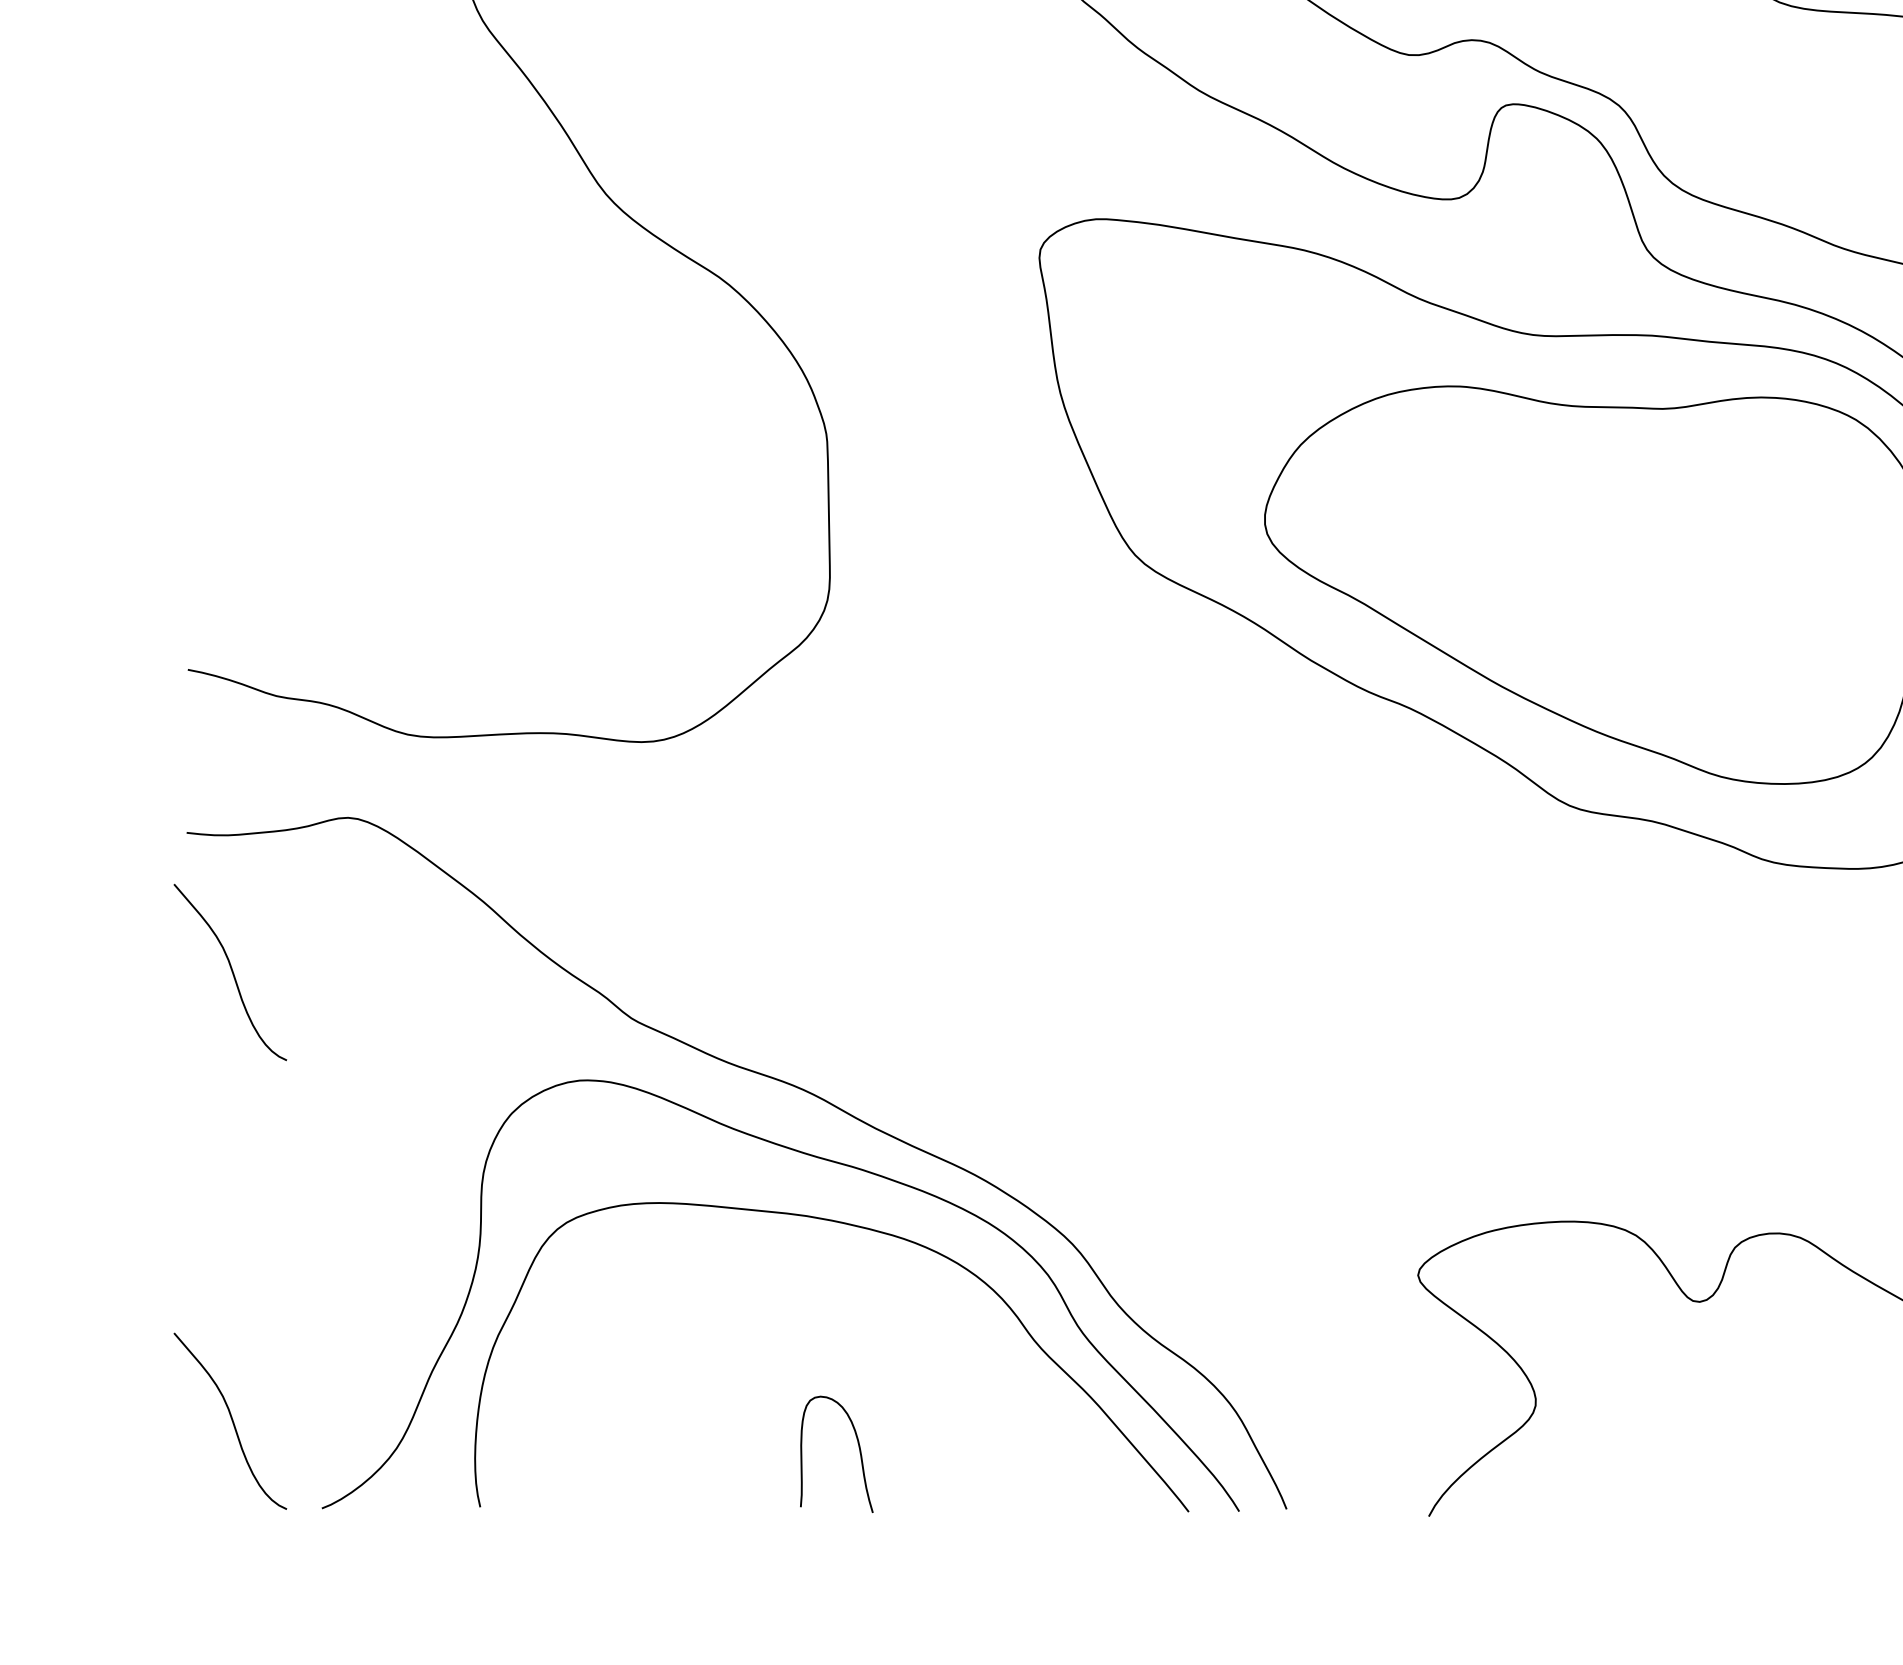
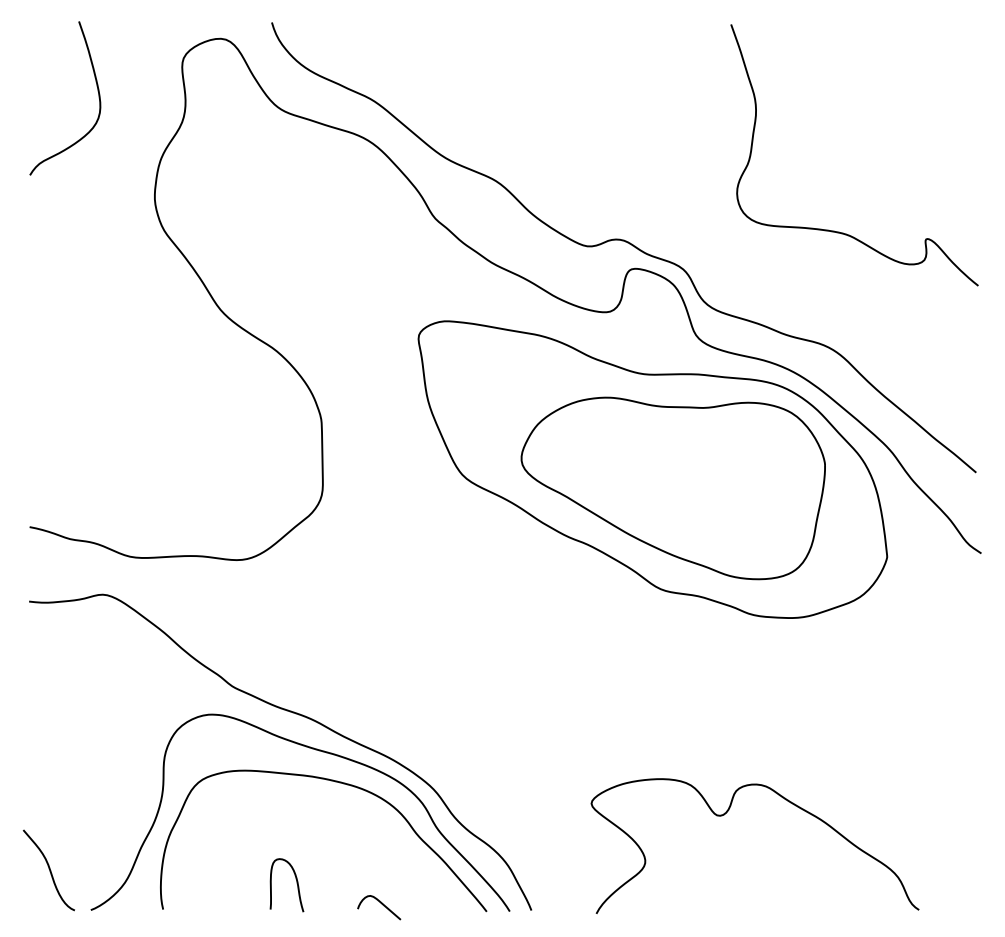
curve: (231, 972) -> (49, 665), removed
curve: (857, 1450) -> (296, 883), moved
curve: (958, 1496) -> (381, 904), added

